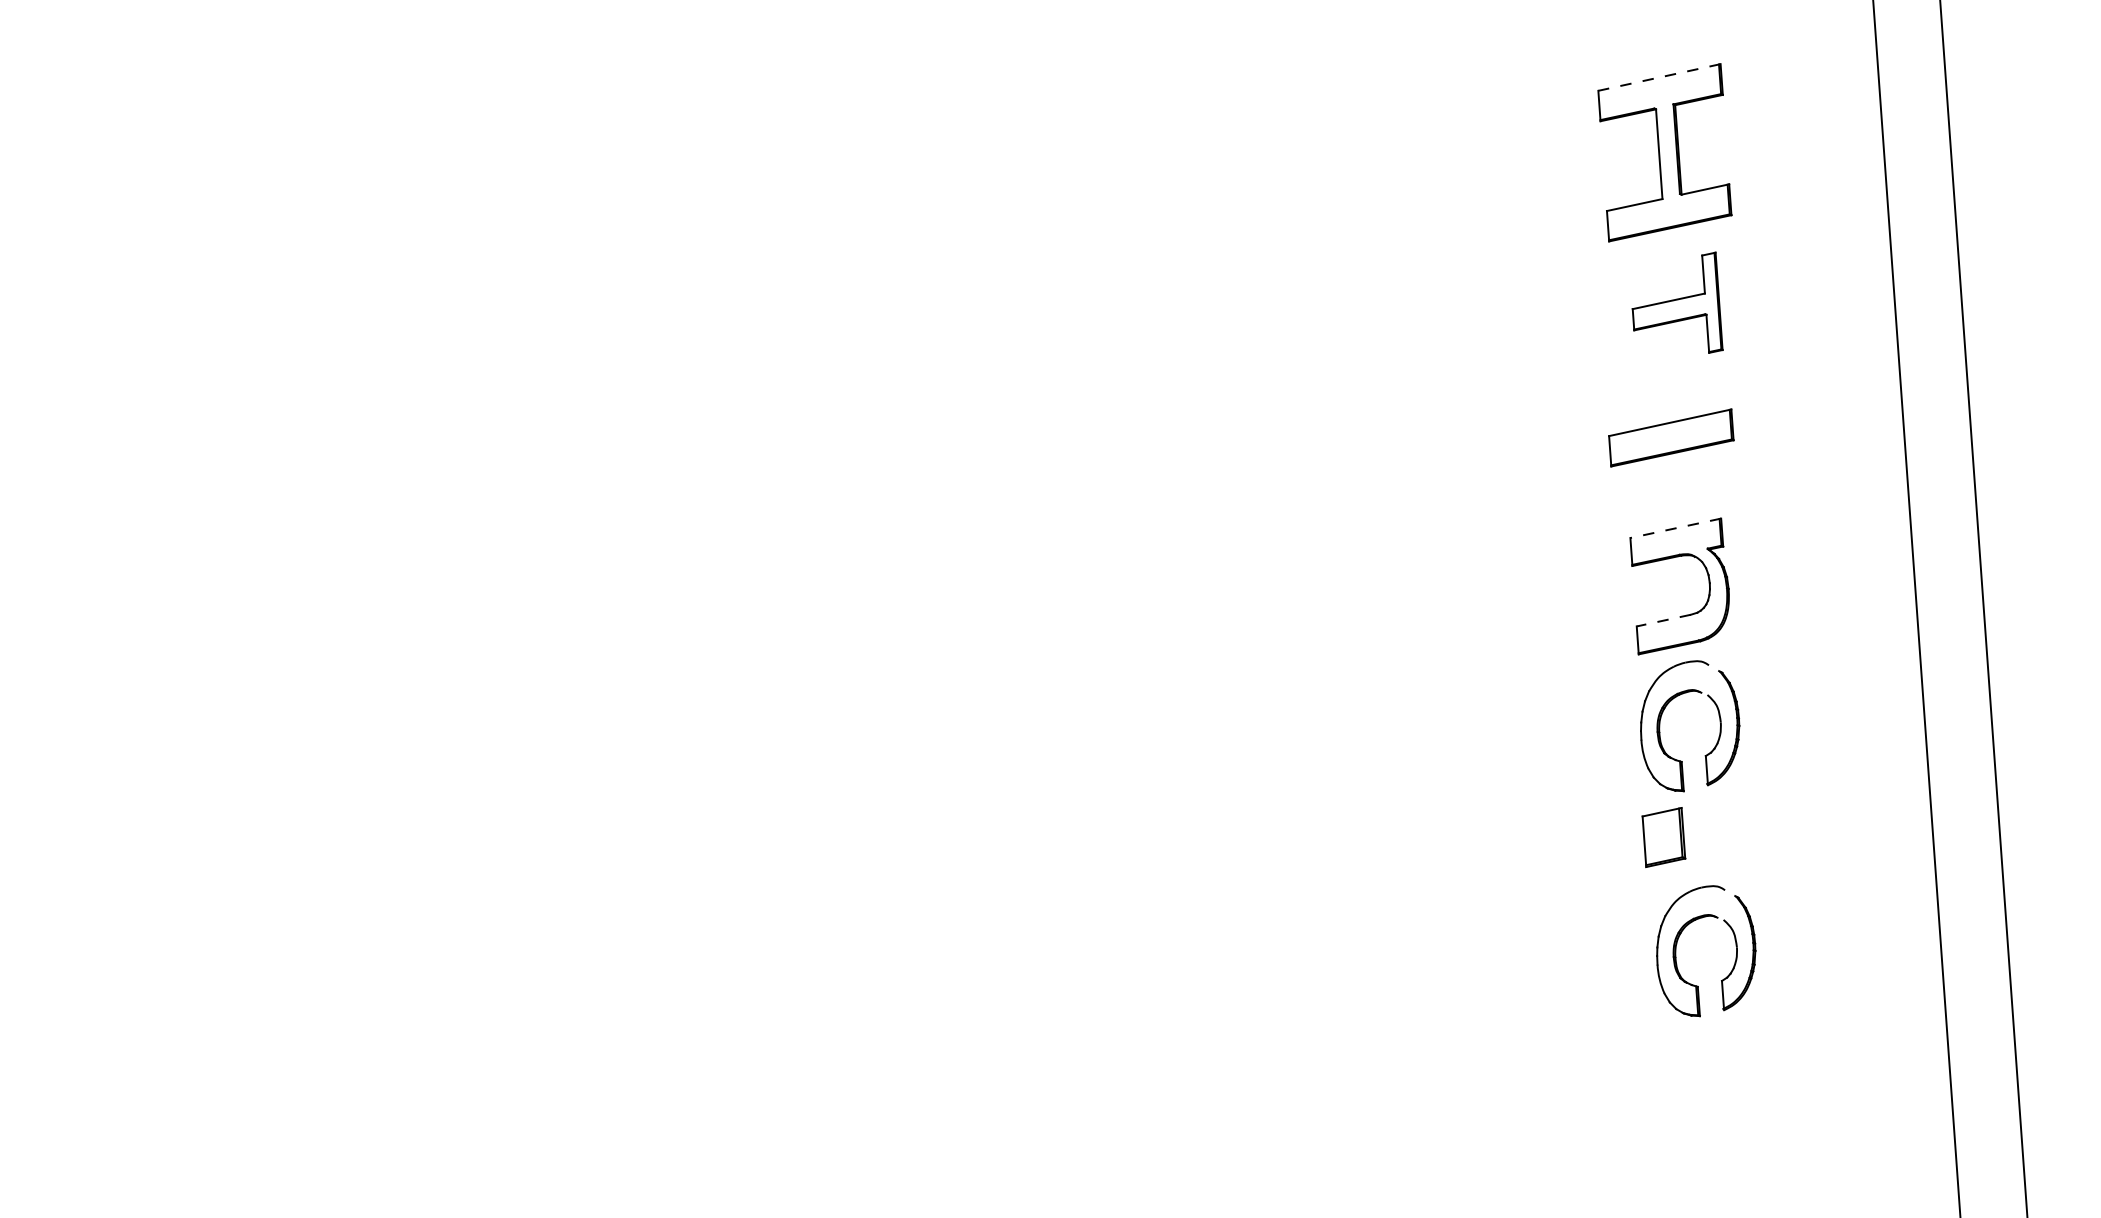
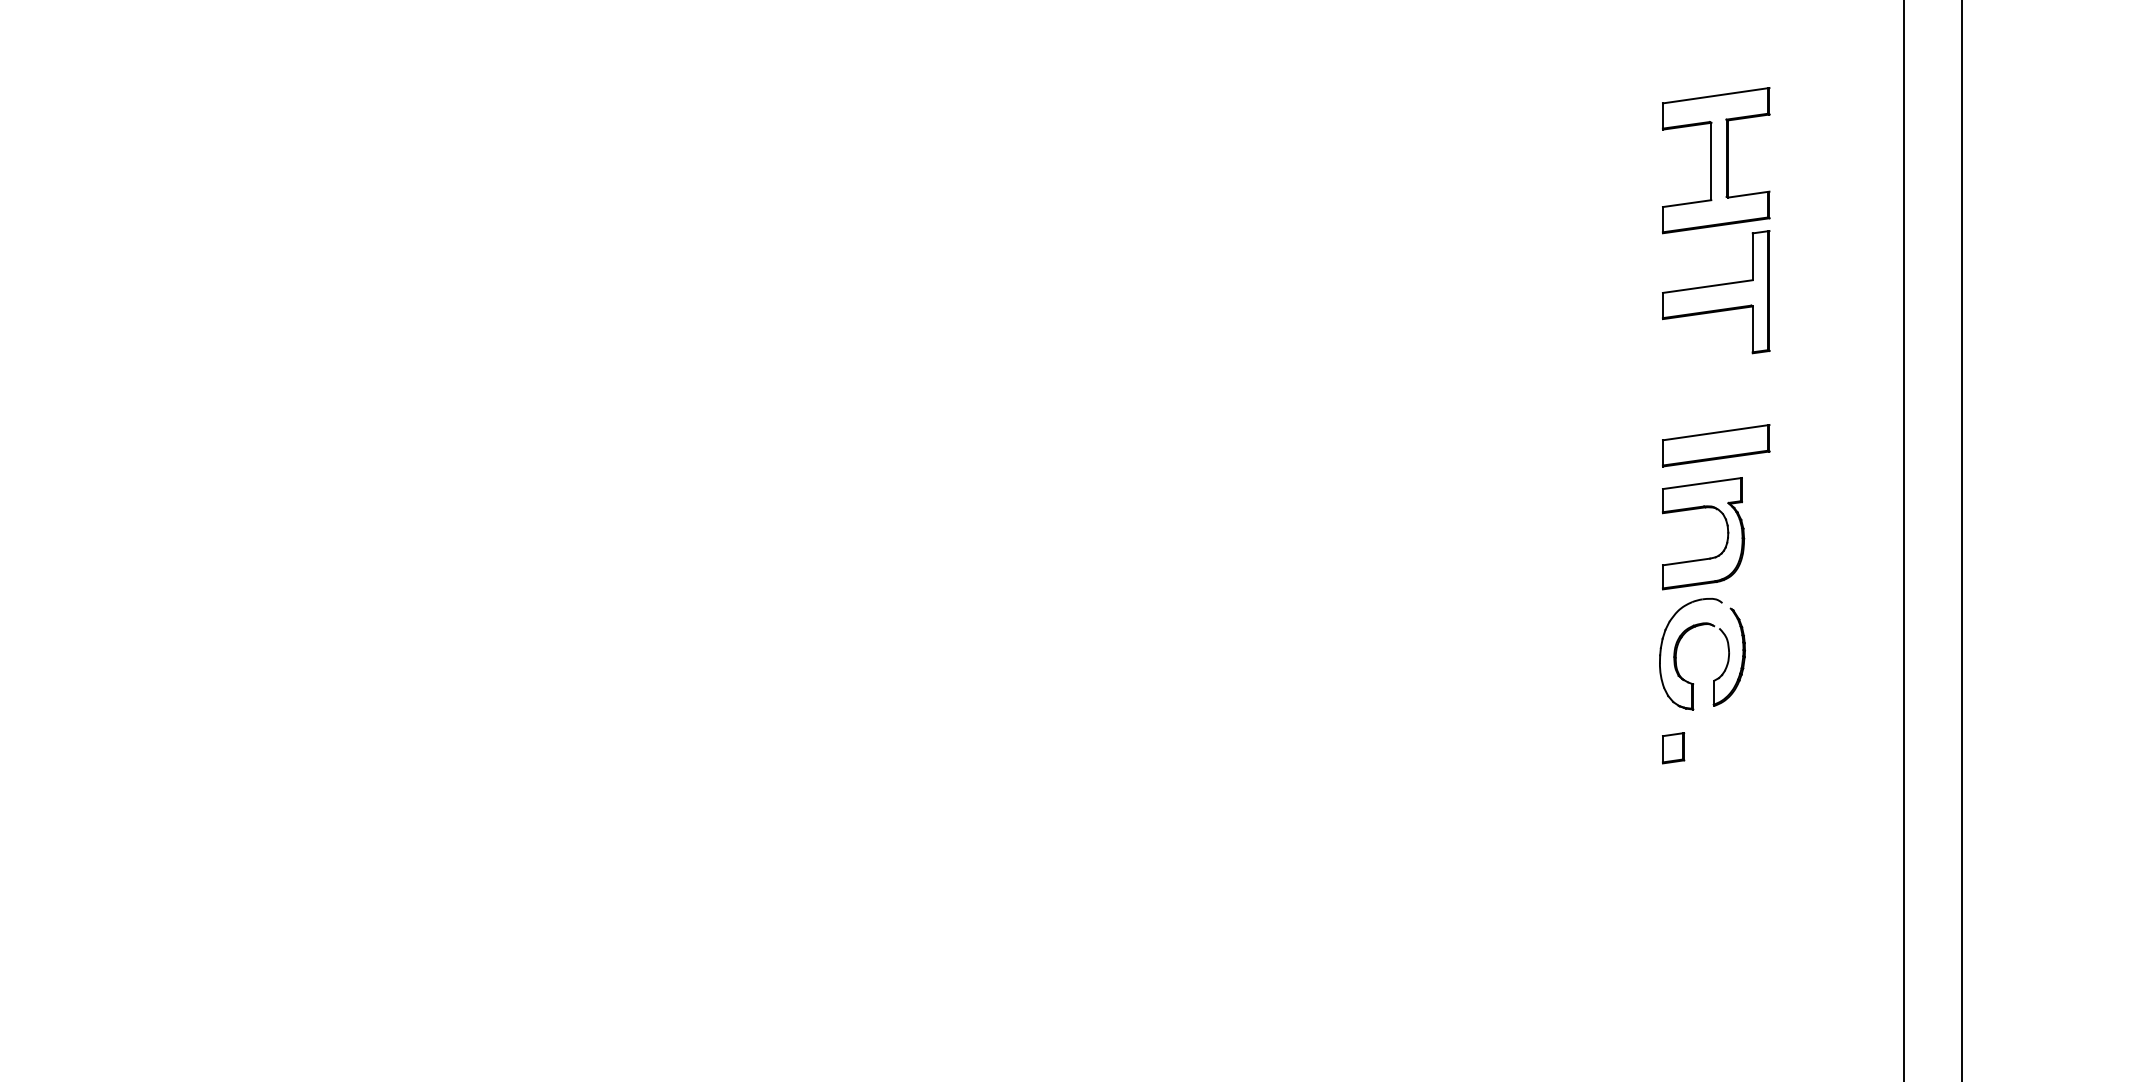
line: (1659, 77) -> (1716, 95), dashed -> solid
part: (1676, 305) -> (1716, 292), size x1.43
part: (1671, 437) -> (1716, 445), moved
line: (1675, 528) -> (1702, 483), dashed -> solid
line: (1663, 620) -> (1686, 561), dashed -> solid
part: (1664, 837) -> (1673, 748), size x0.62
part: (1677, 944) -> (1678, 840), removed

